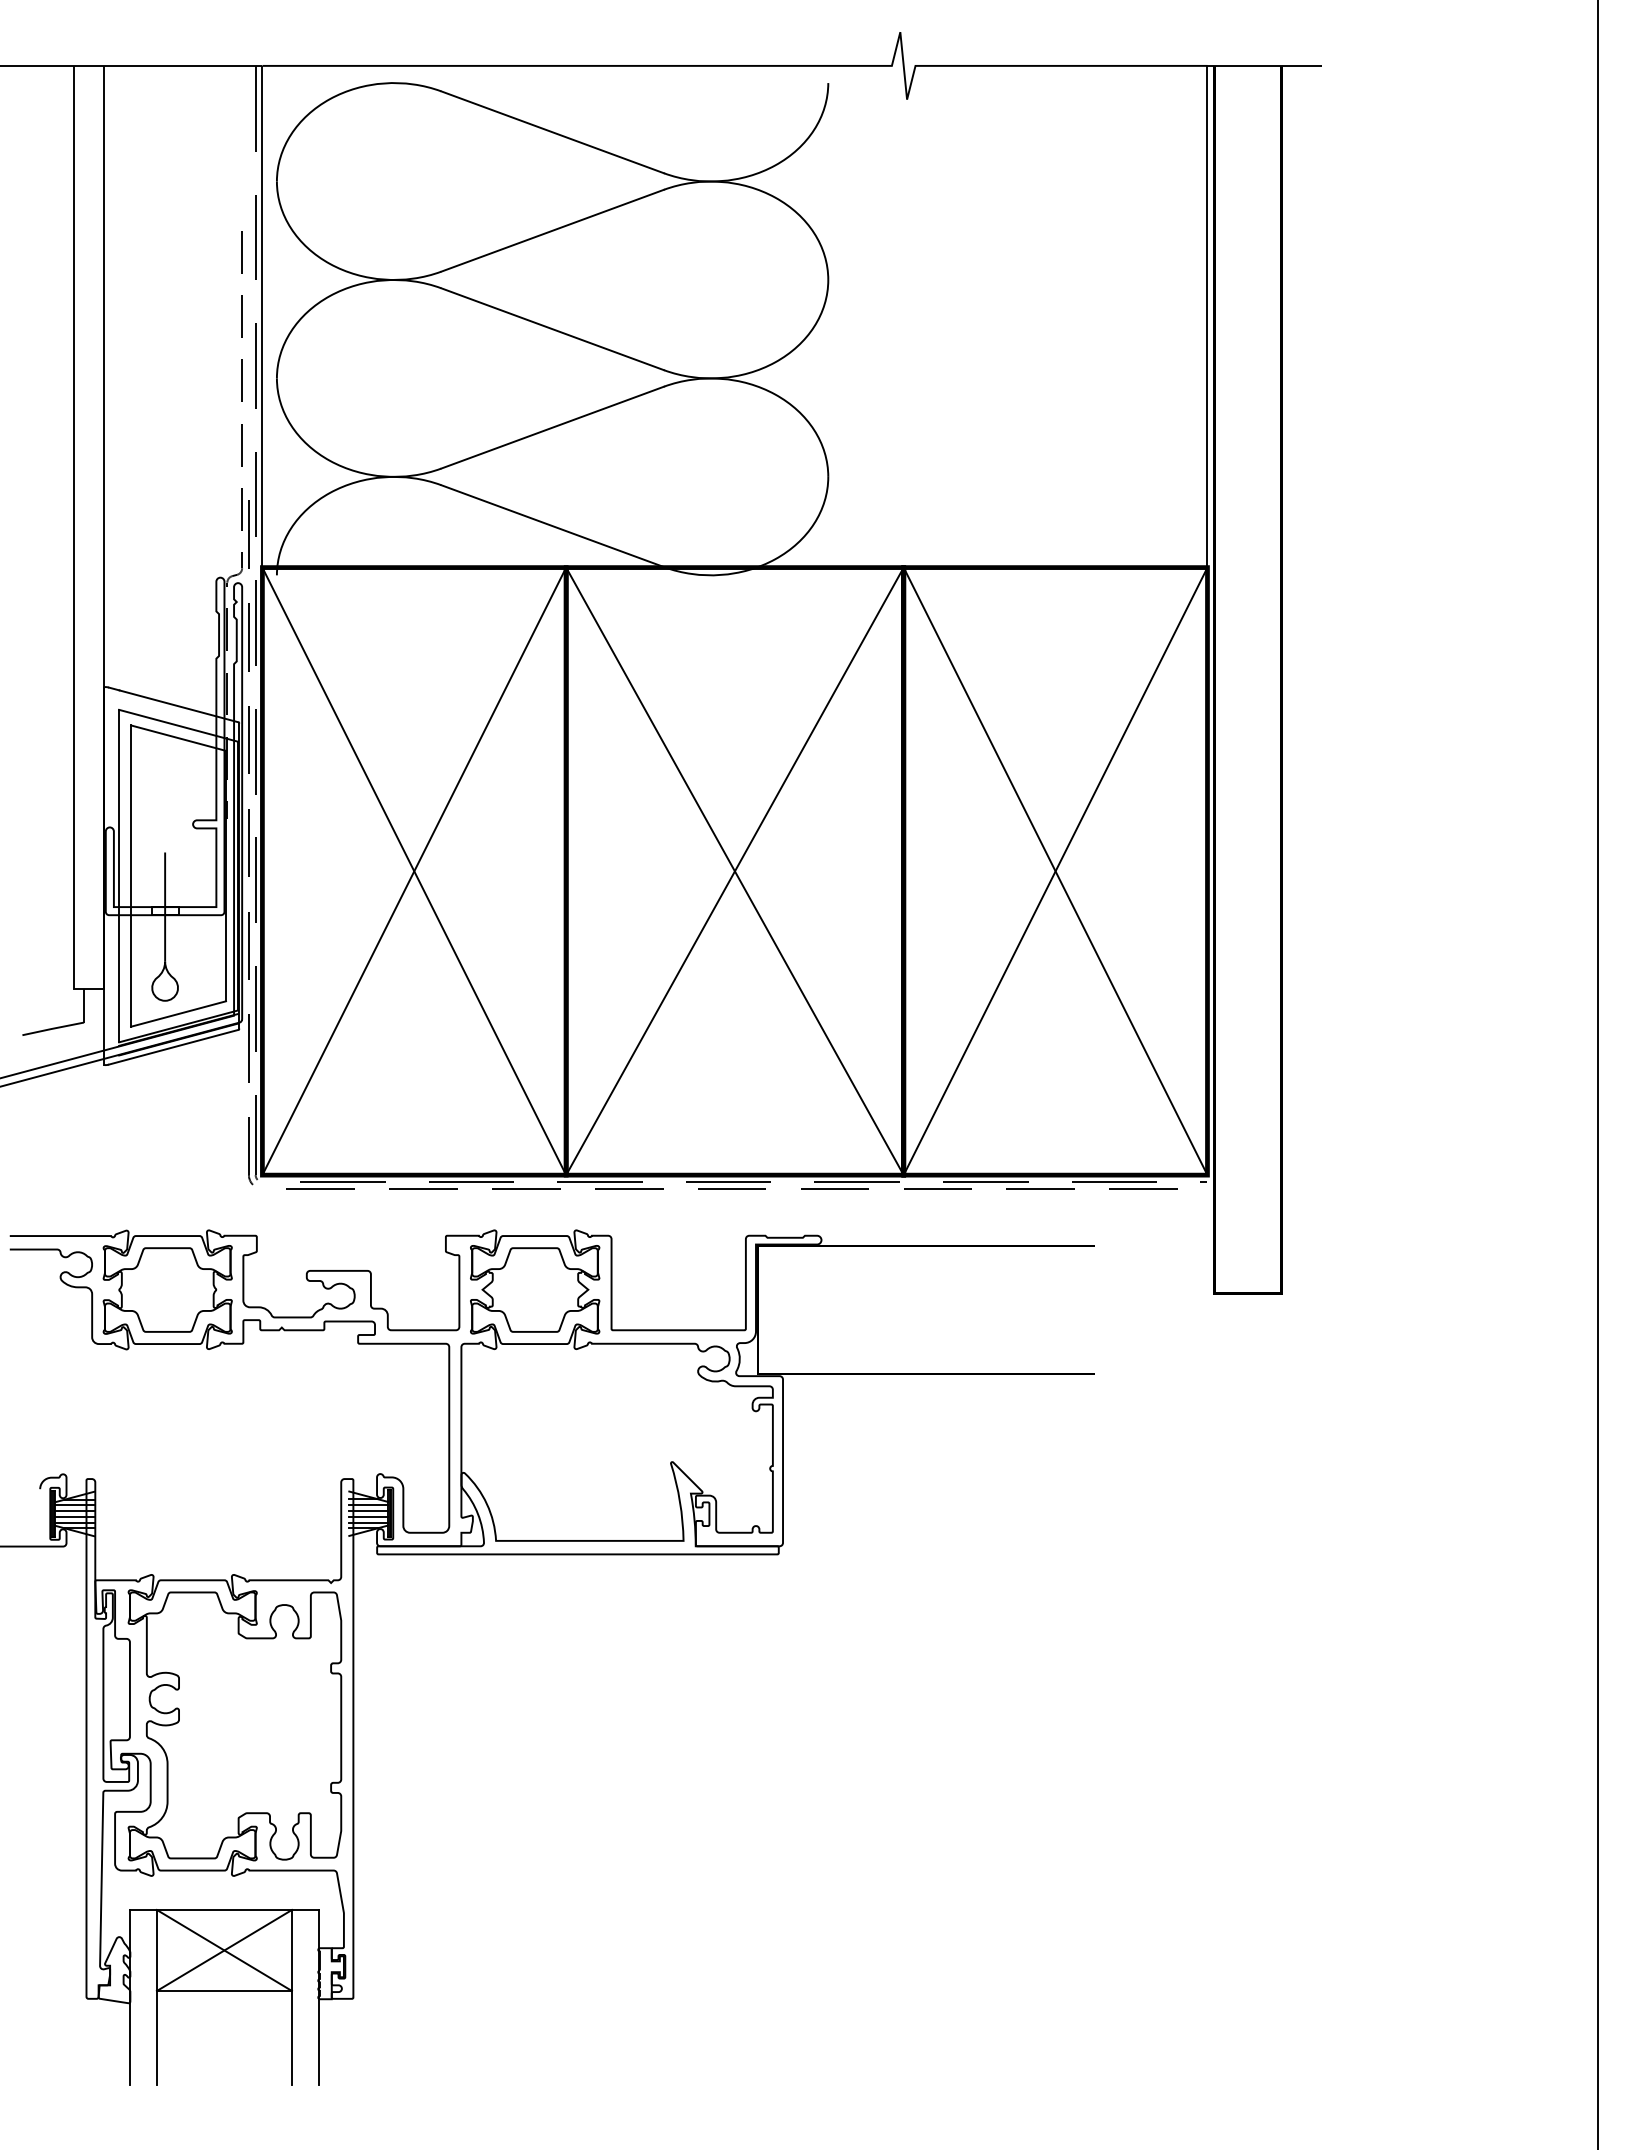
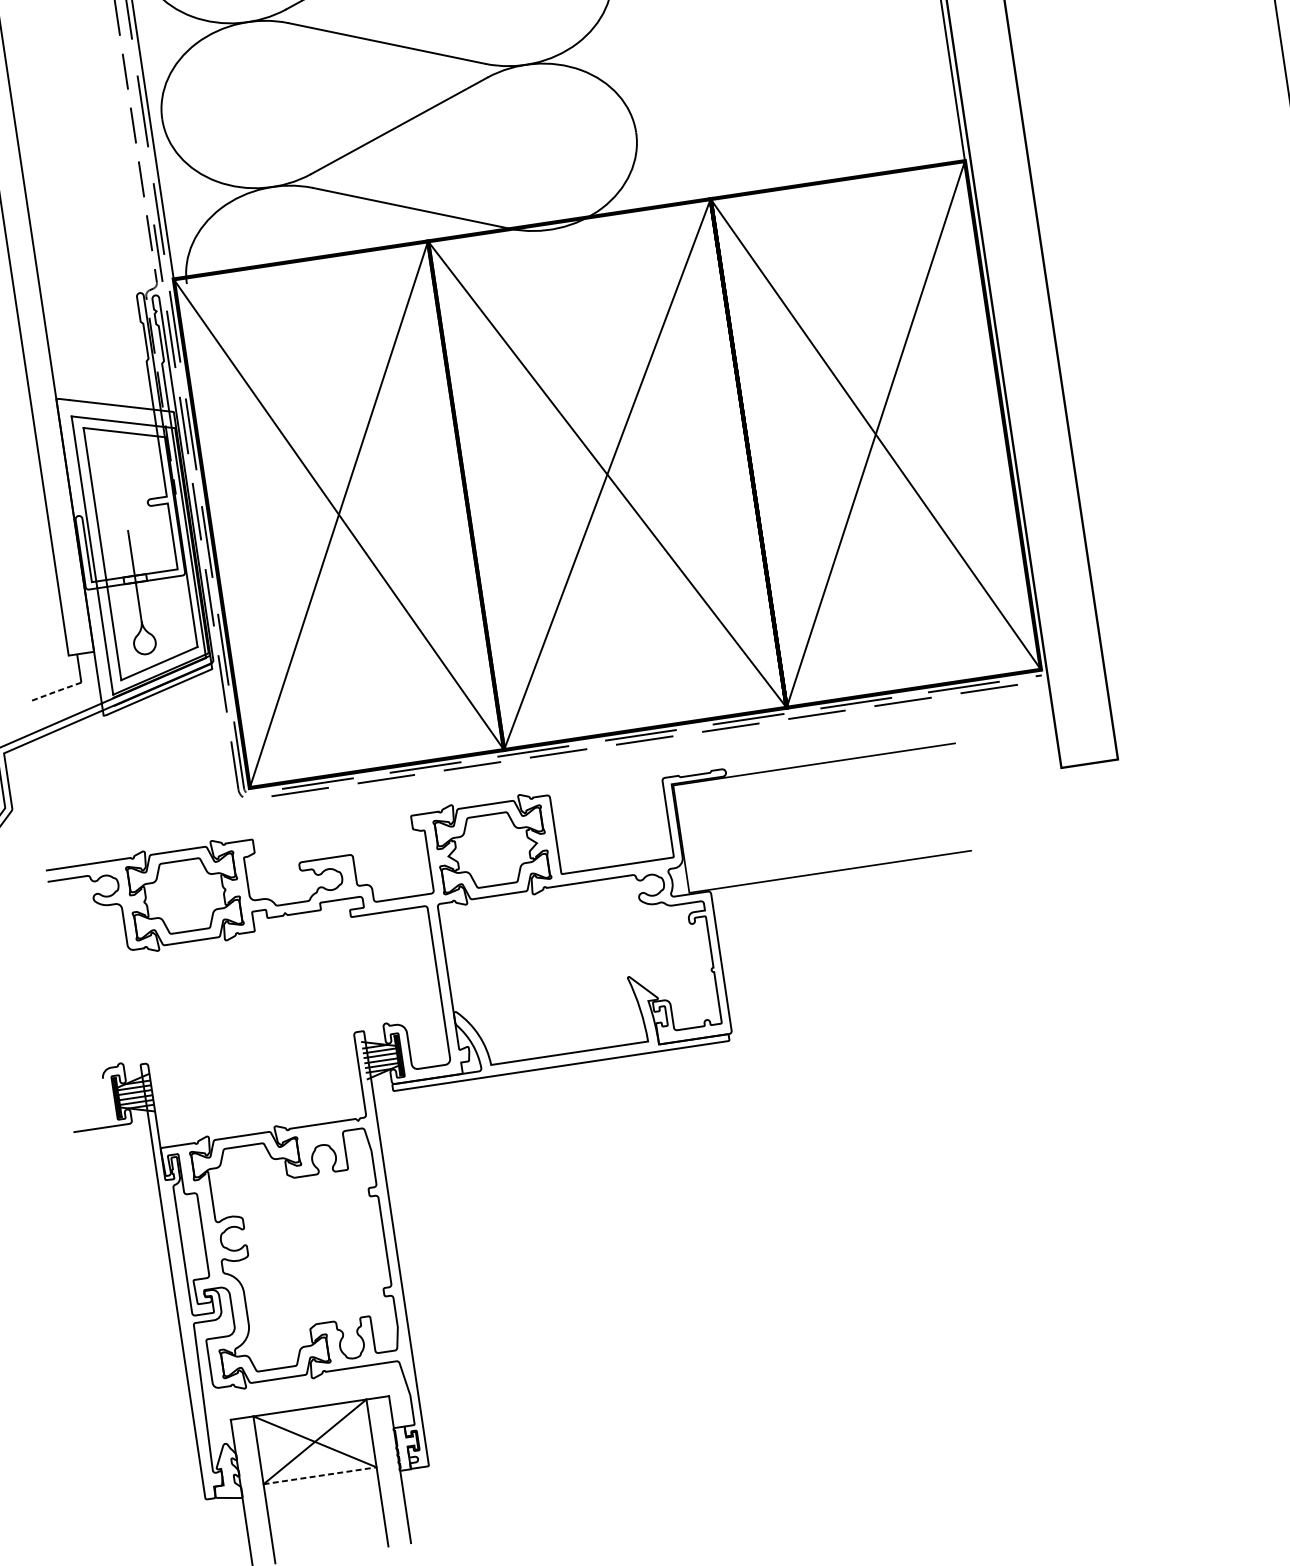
line: (52, 1028) -> (55, 691), solid -> dashed
line: (224, 1990) -> (320, 1475), solid -> dashed

